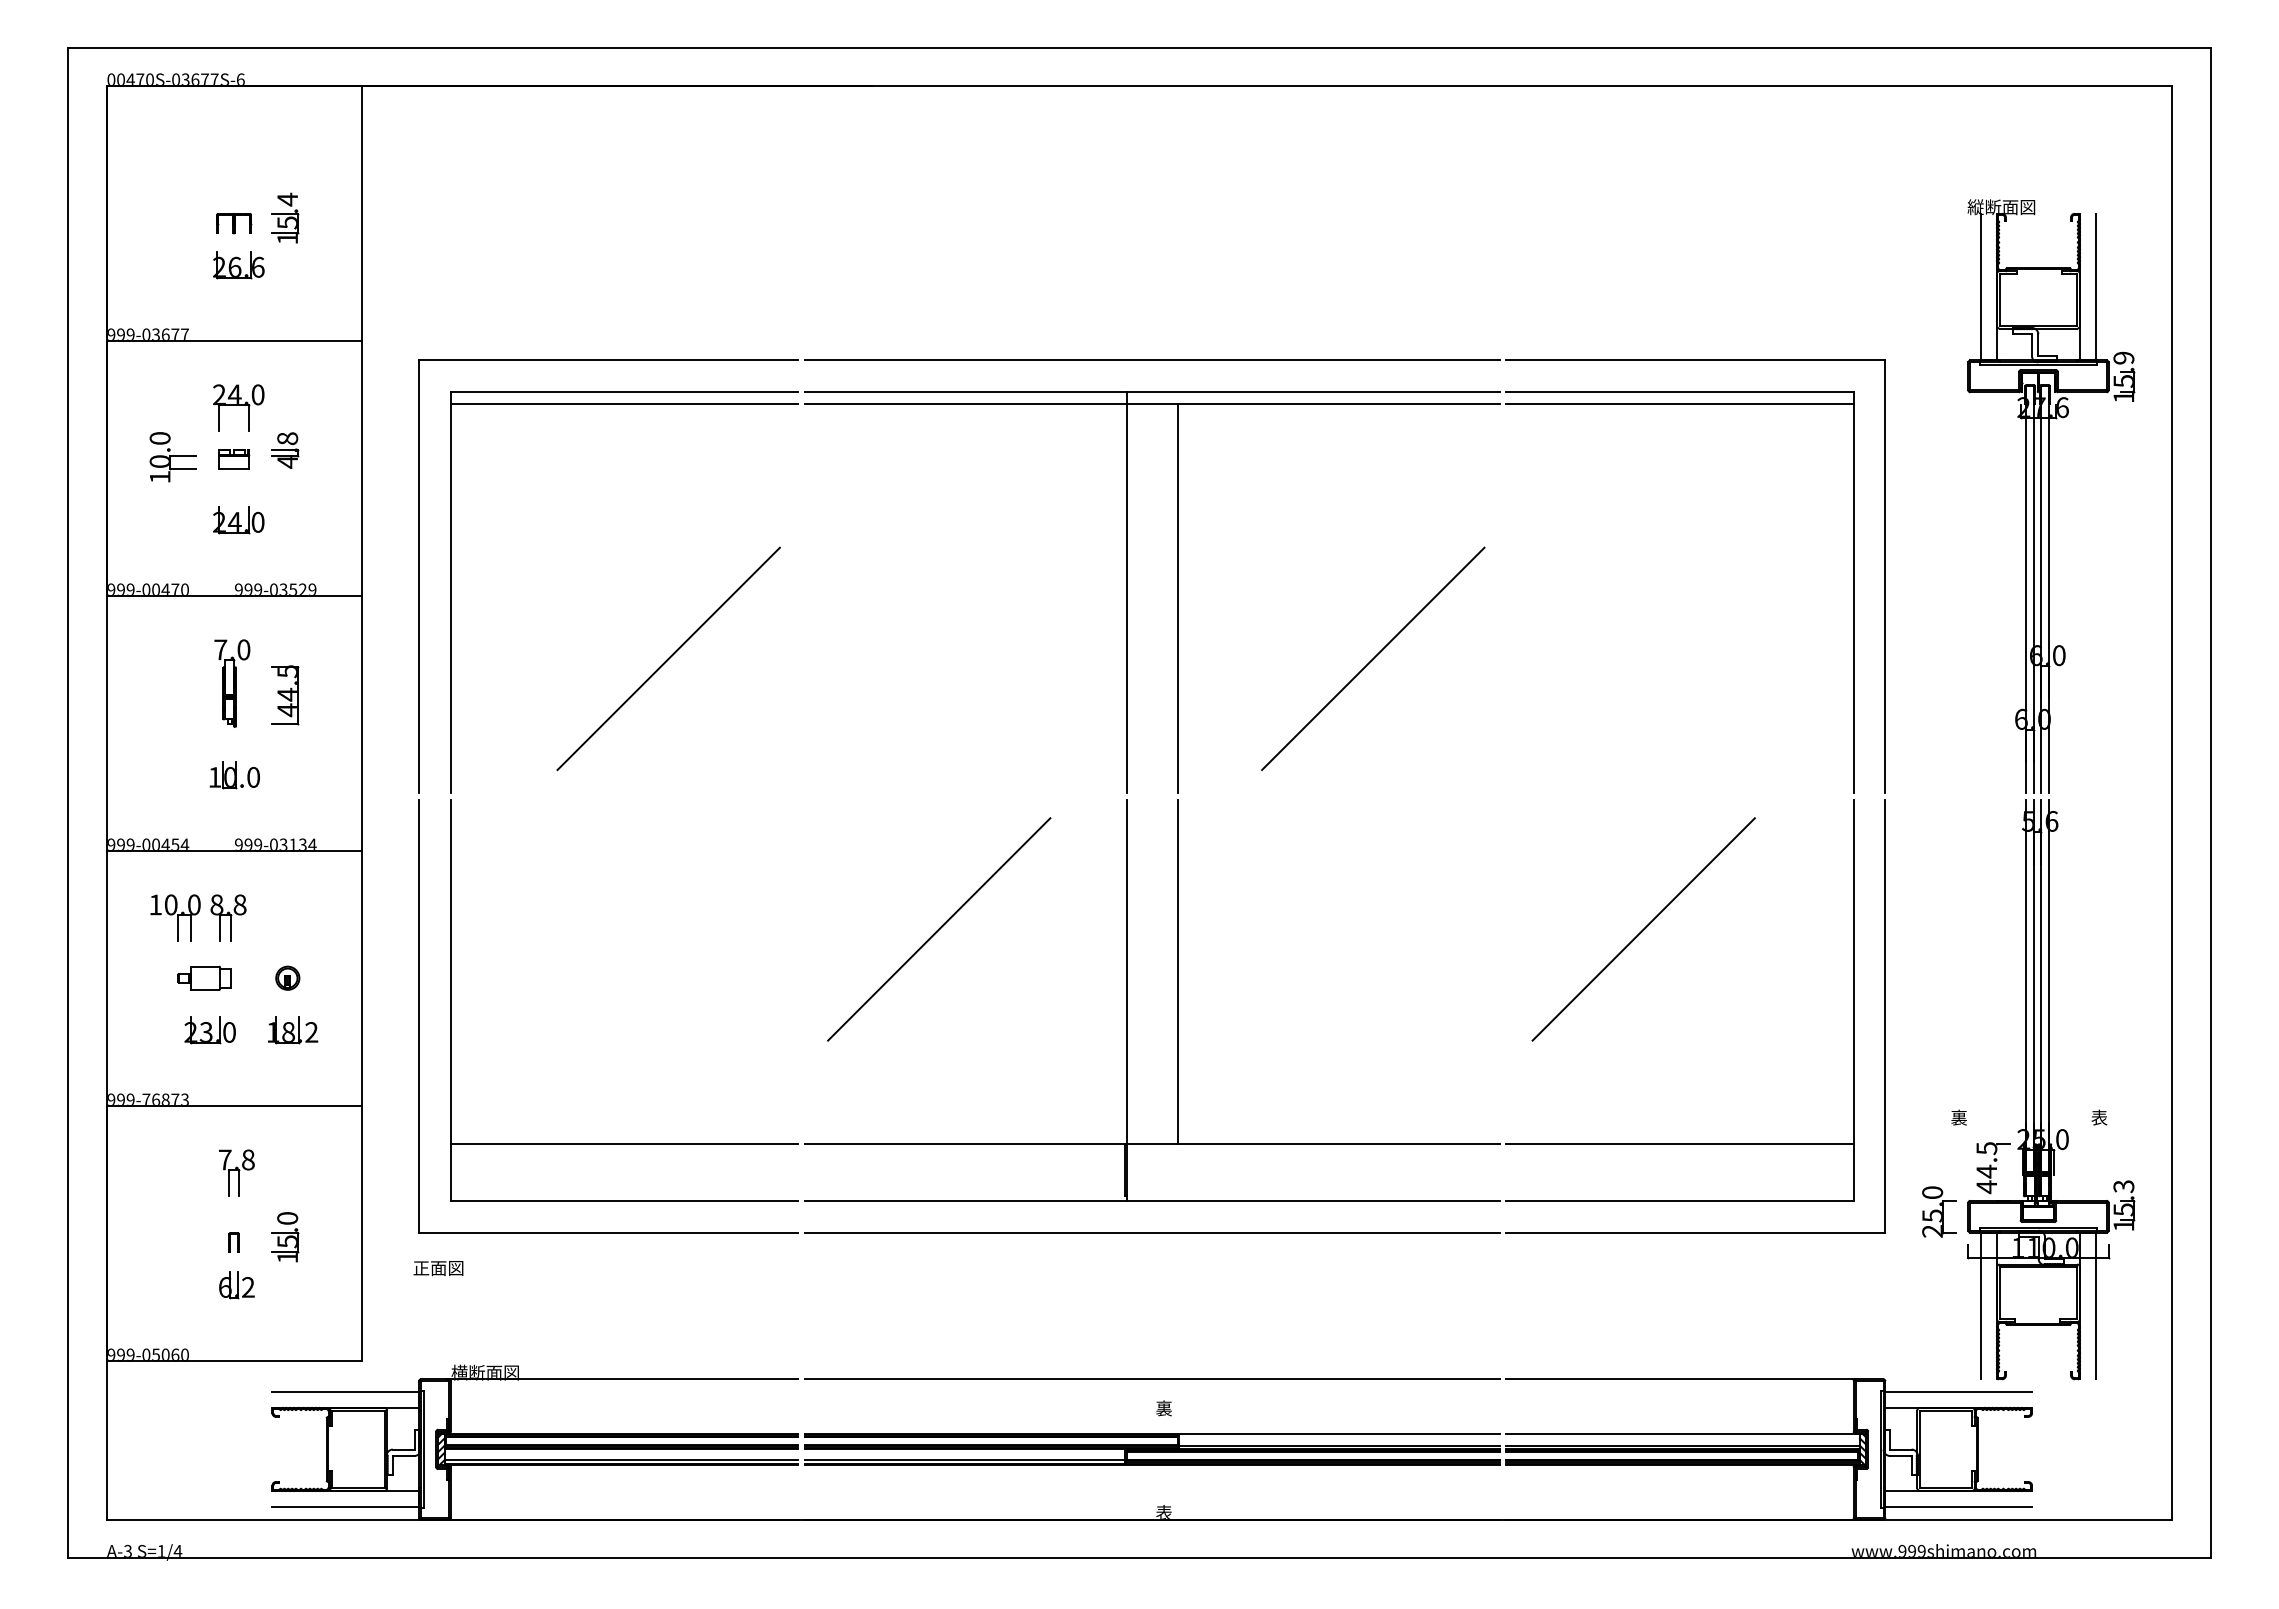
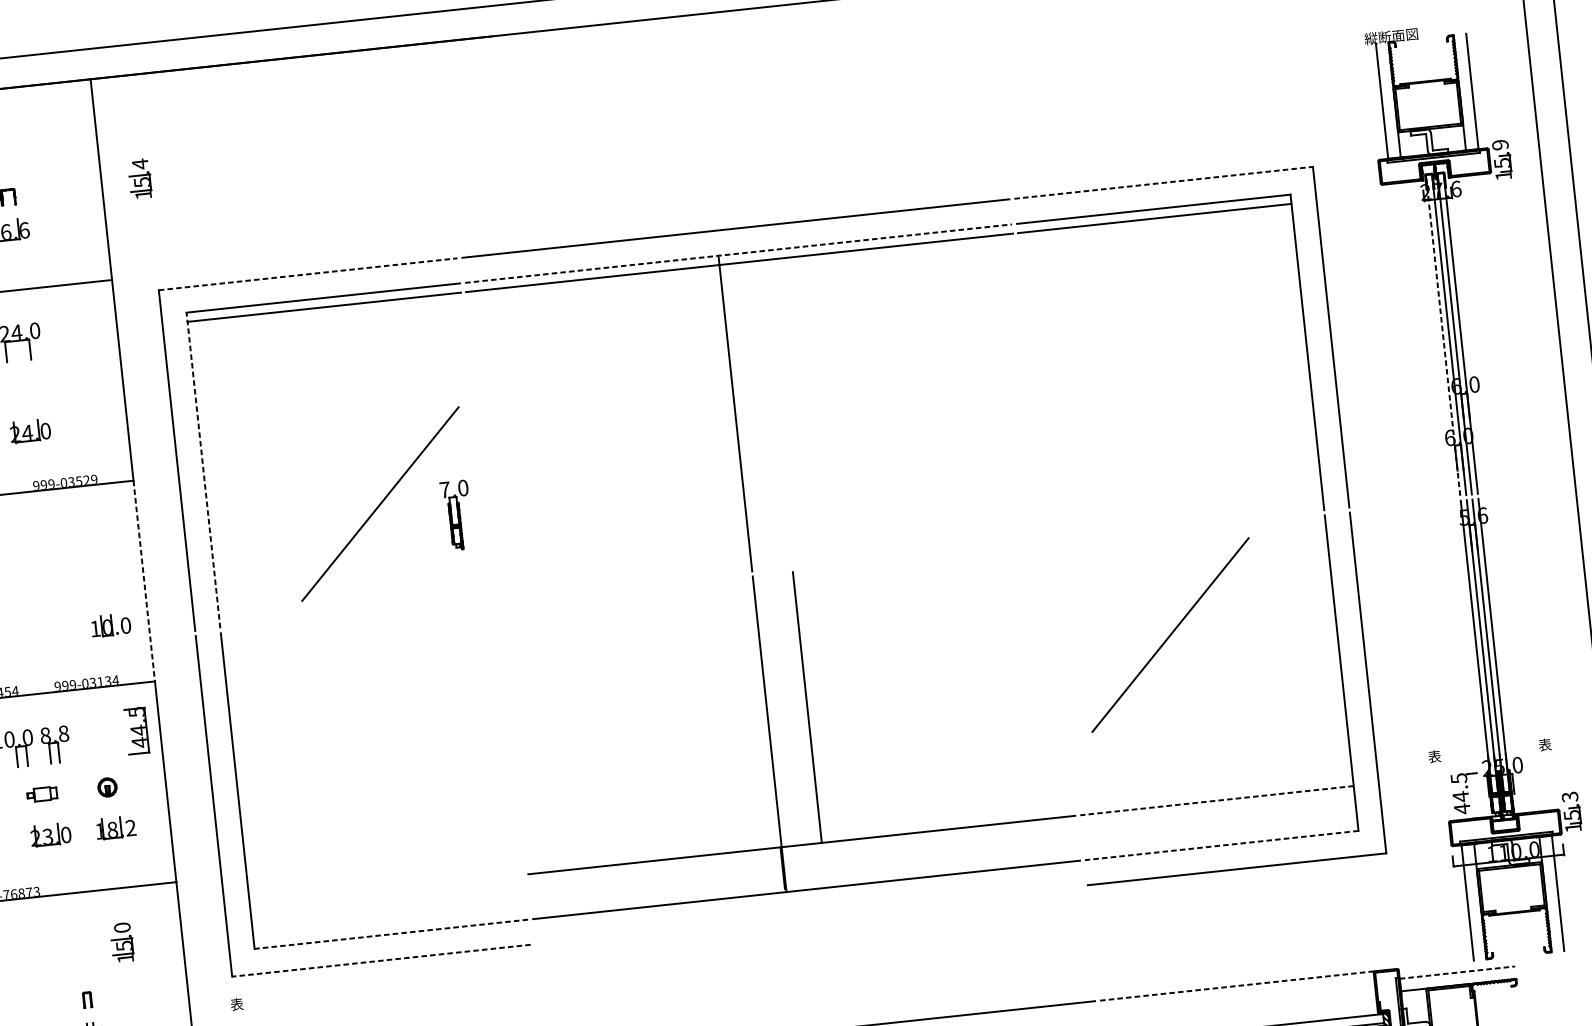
part: (285, 217) -> (140, 178), moved
line: (608, 360) -> (307, 274), solid -> dashed
line: (1695, 360) -> (1163, 182), solid -> dashed
line: (1152, 392) -> (738, 253), solid -> dashed
part: (285, 450) -> (61, 372), removed
part: (234, 459) -> (21, 383), removed
line: (2026, 589) -> (1443, 335), solid -> dashed
line: (450, 592) -> (203, 470), solid -> dashed
line: (1177, 598) -> (775, 413), removed
line: (1373, 658) -> (935, 444), removed
part: (232, 683) -> (457, 515), moved
part: (285, 695) -> (137, 731), moved
line: (361, 723) -> (144, 580), solid -> dashed
part: (234, 775) -> (110, 625), moved
line: (939, 929) -> (616, 694), removed
part: (204, 977) -> (41, 793), size x0.7
text: (1958, 1118) -> (1434, 757), 裏 -> 表
line: (624, 1143) -> (386, 889), removed
line: (1679, 1143) -> (1216, 800), solid -> dashed
part: (236, 1172) -> (83, 944), removed
line: (624, 1200) -> (391, 934), solid -> dashed
line: (1679, 1200) -> (1221, 845), solid -> dashed
part: (1939, 1211) -> (1427, 832), removed
line: (608, 1232) -> (381, 960), solid -> dashed
line: (1151, 1232) -> (808, 914), removed
part: (285, 1237) -> (122, 942), moved
text: (438, 1268) -> (250, 1003), 正面図 -> 表
line: (1682, 1379) -> (1238, 985), solid -> dashed
line: (1959, 1392) -> (1458, 972), solid -> dashed

